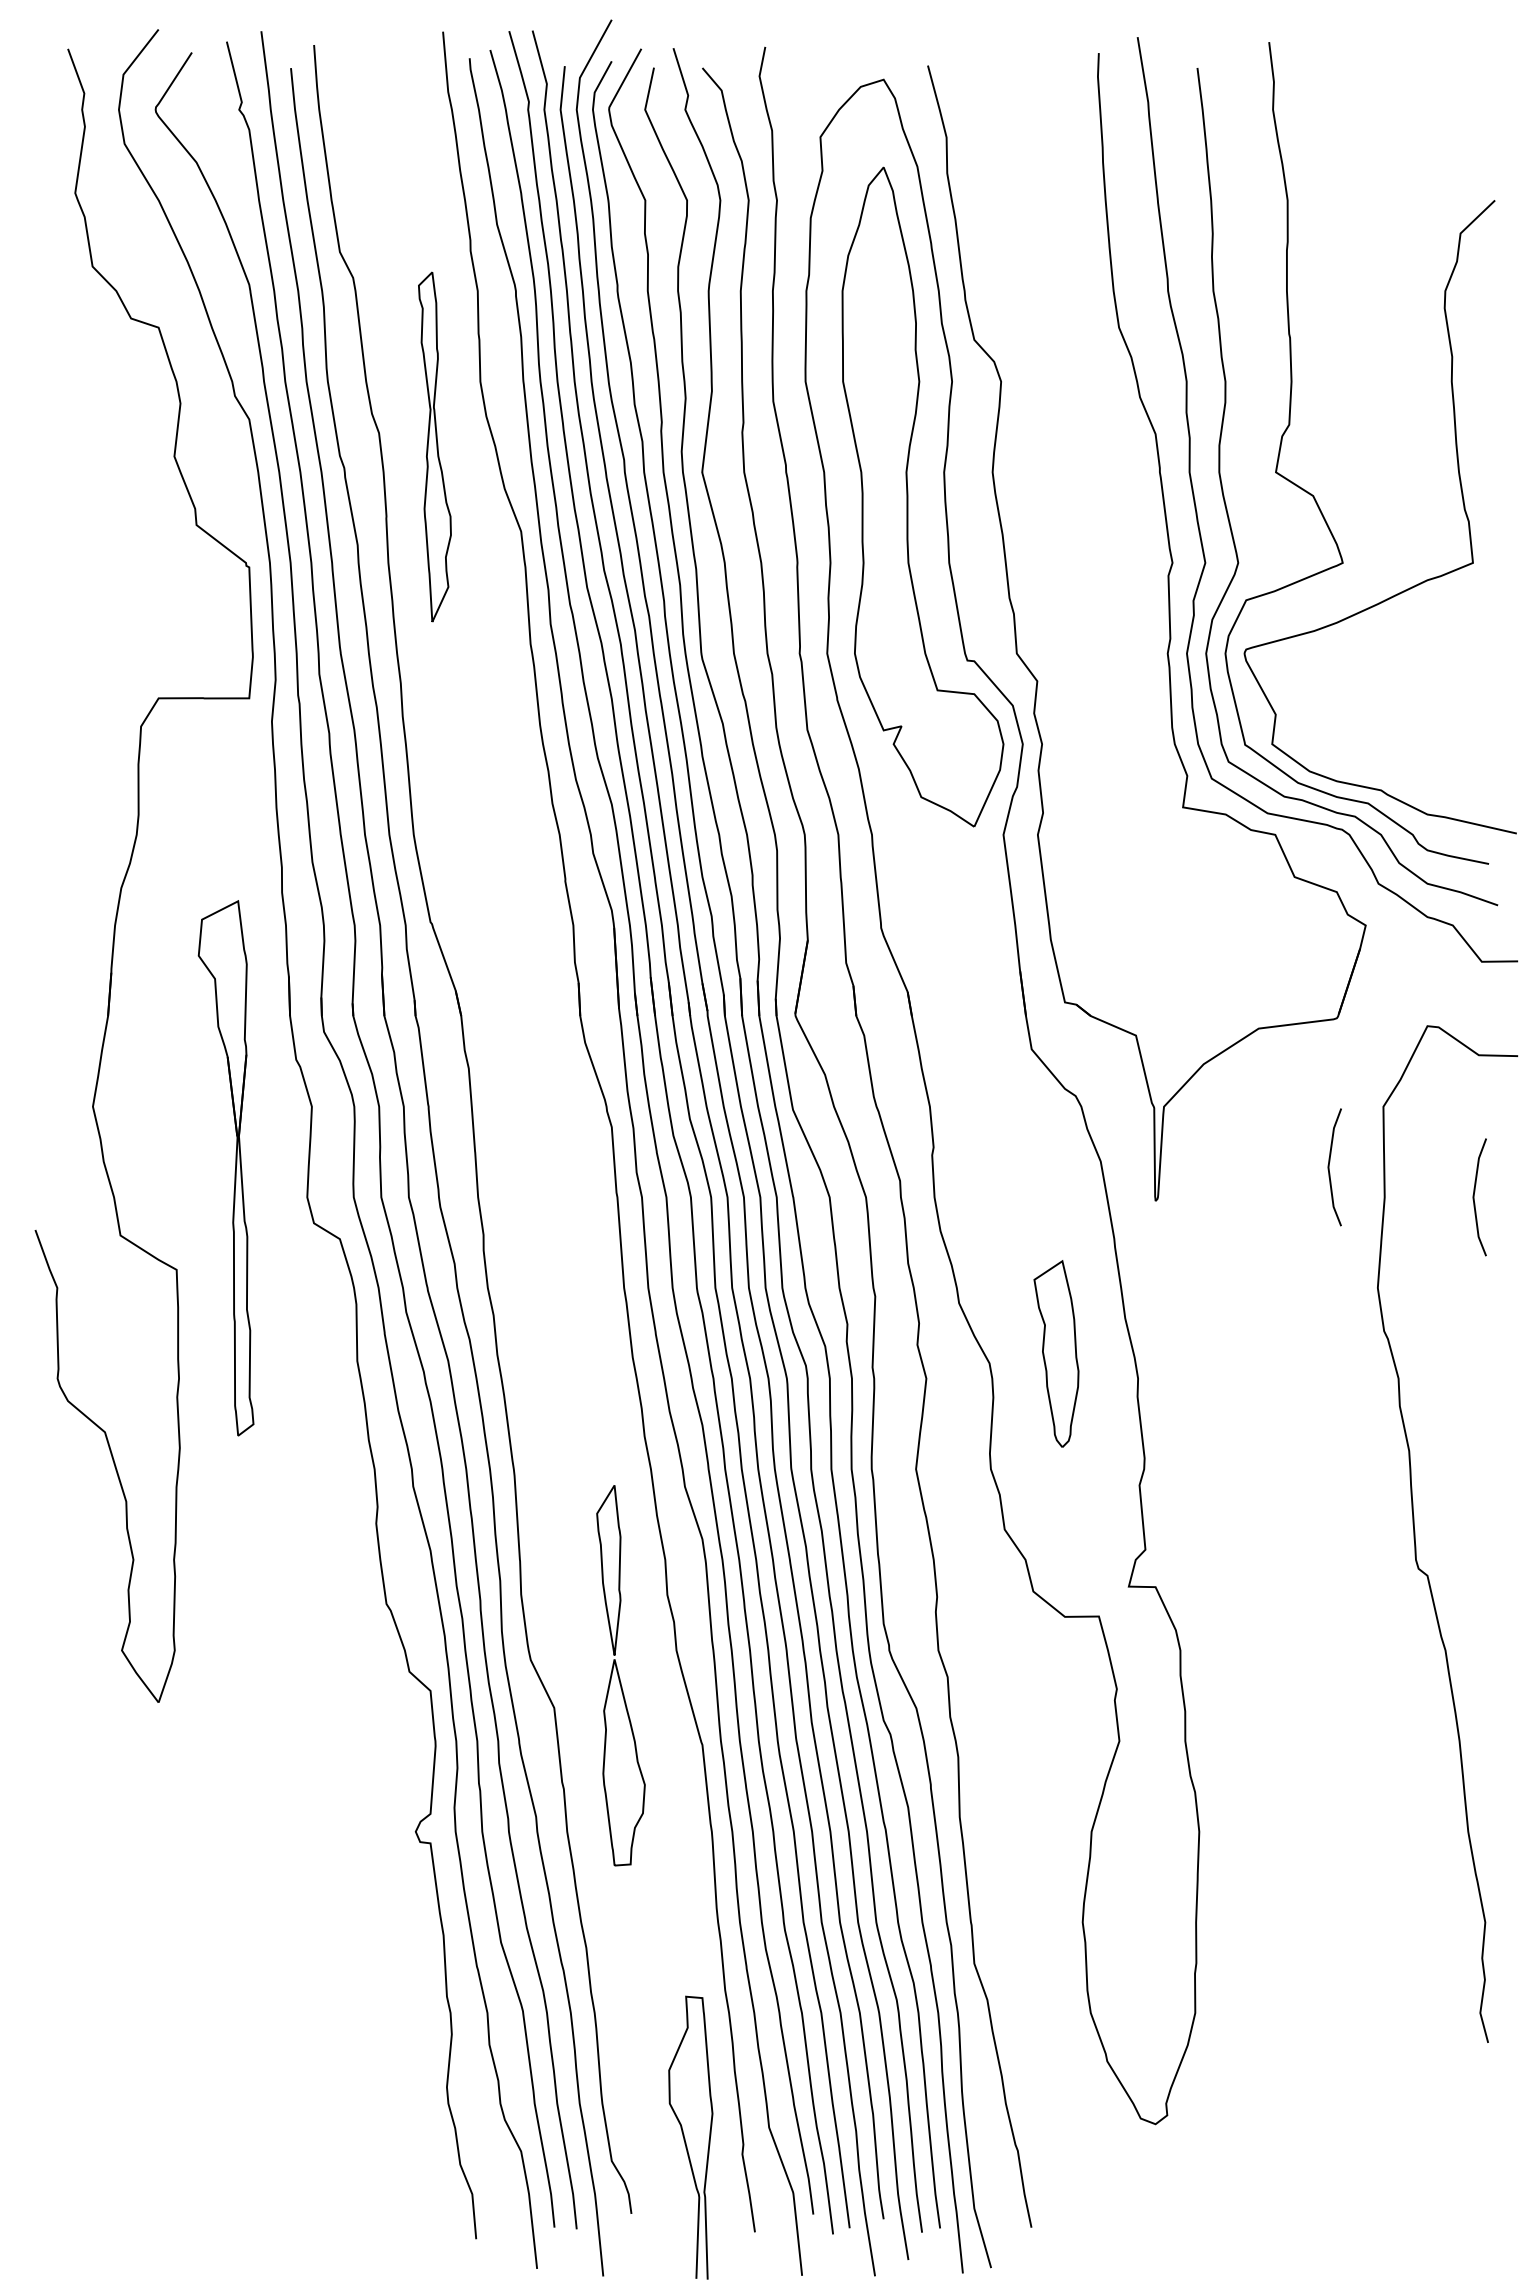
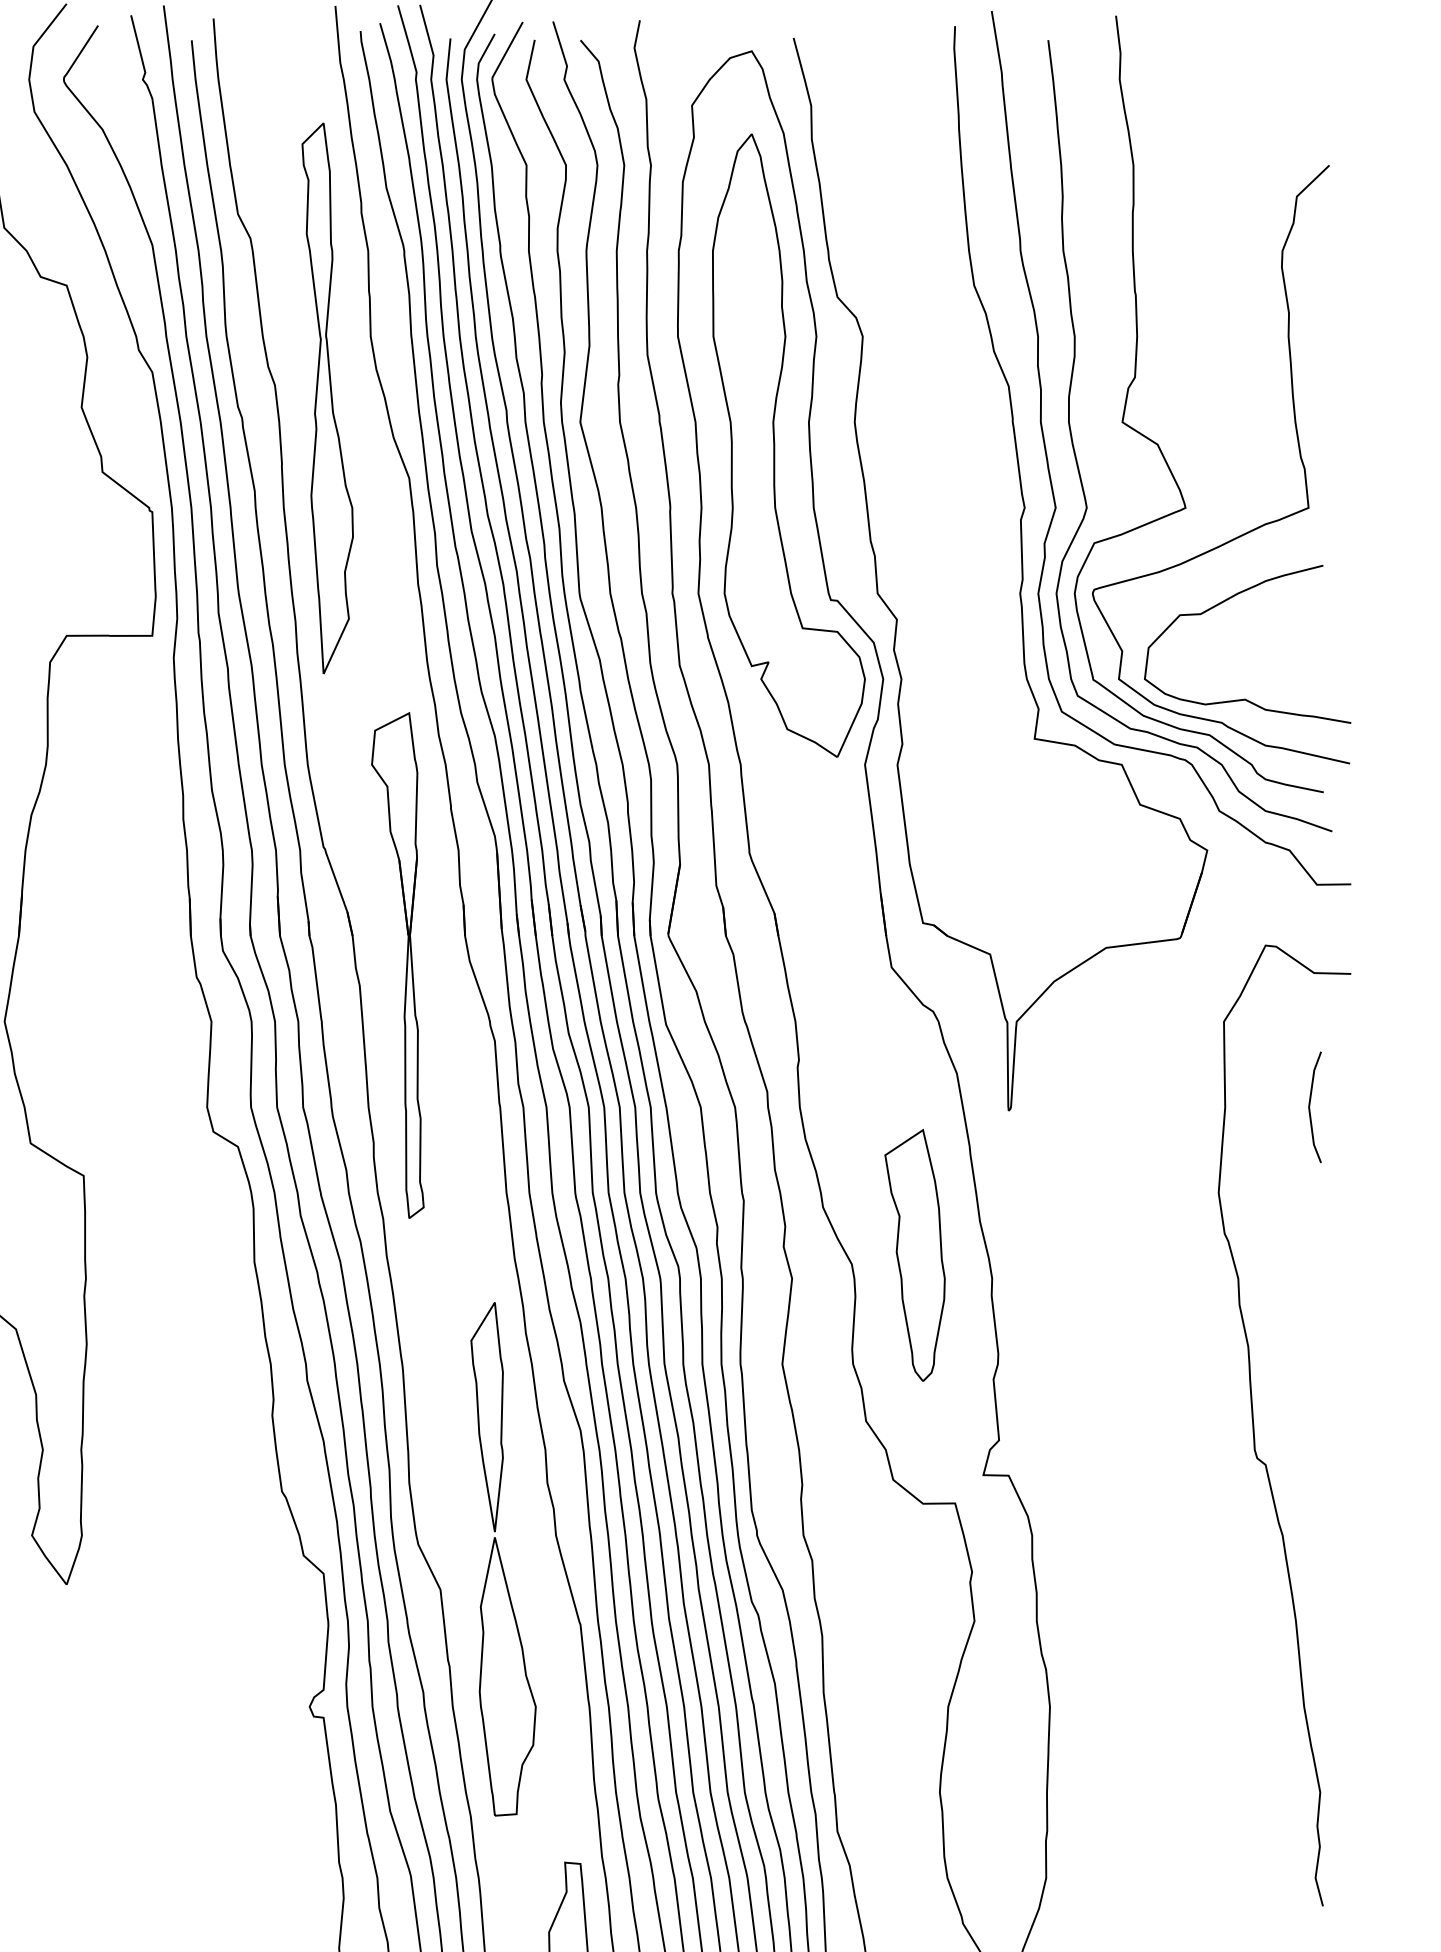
part: (434, 446) -> (327, 397), size x1.67
curve: (1386, 661) -> (1226, 601), added
line: (1329, 1167) -> (1173, 1079), removed
part: (234, 1171) -> (405, 968), moved
part: (1056, 1353) -> (915, 1254), size x1.43
part: (620, 1675) -> (503, 1559), size x1.43

